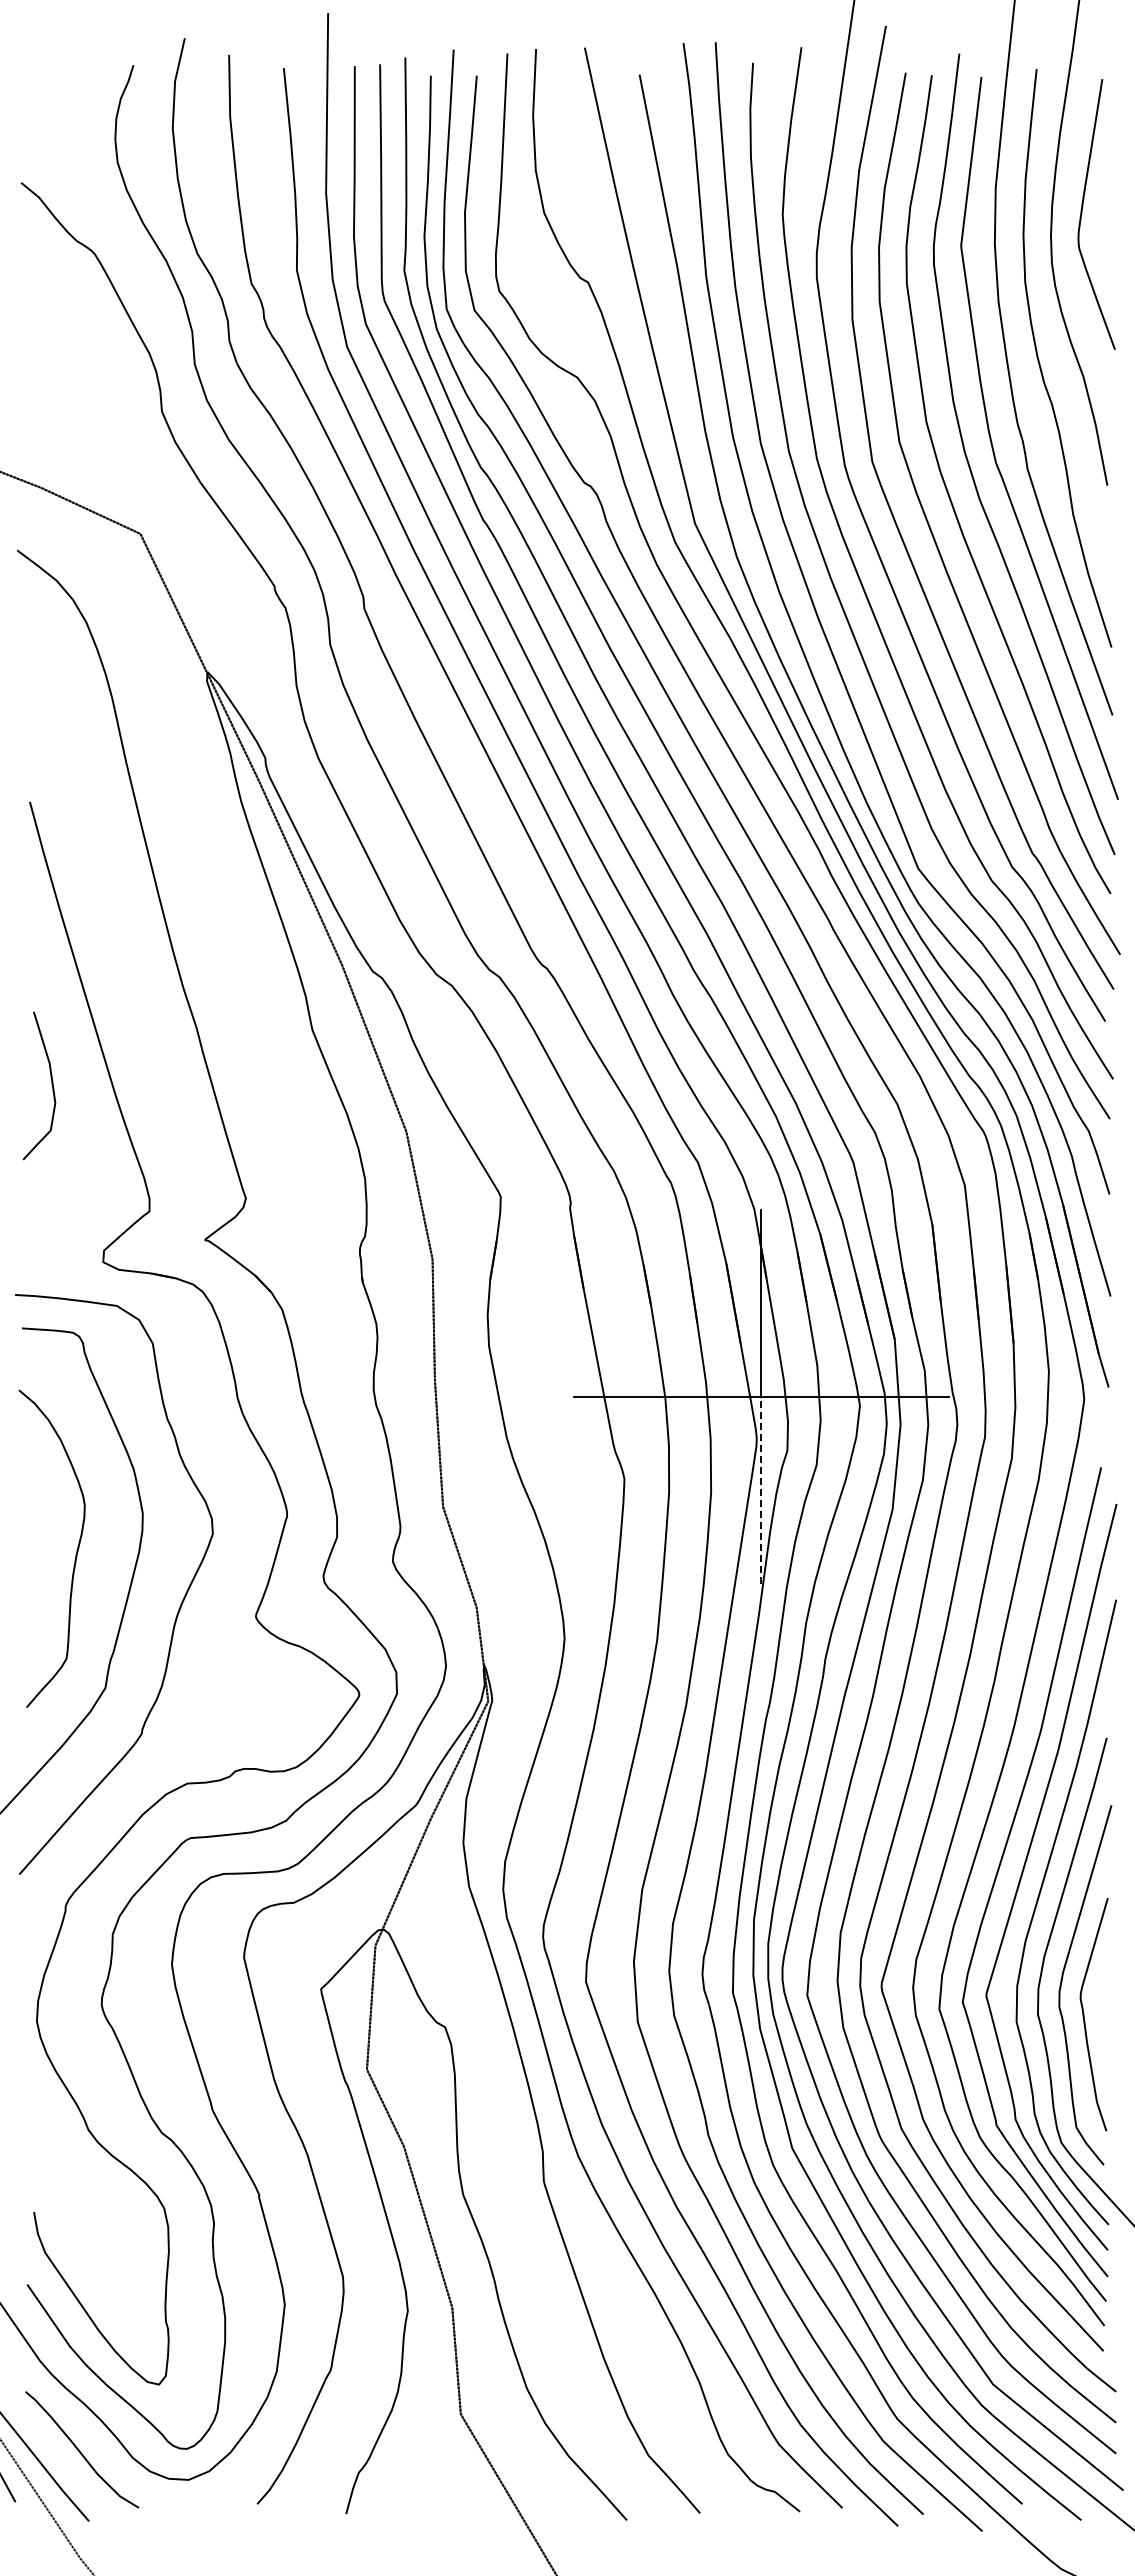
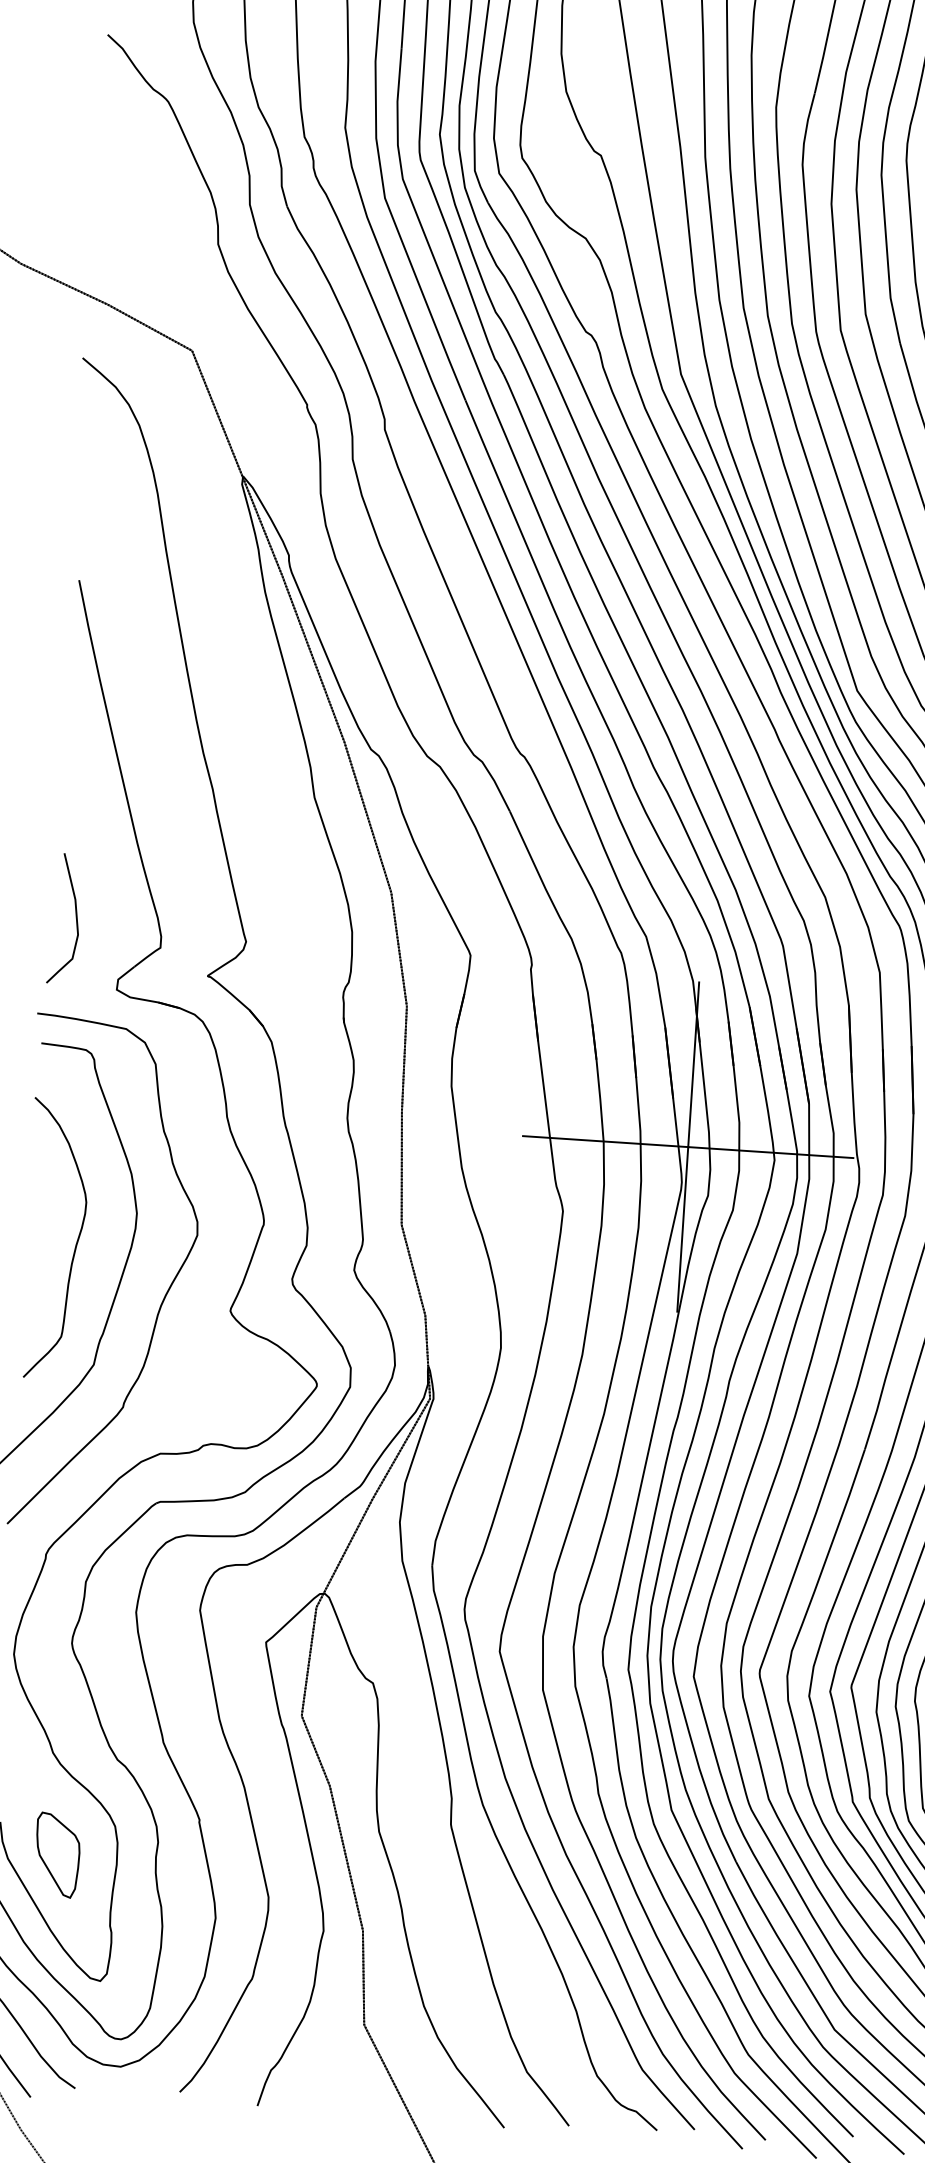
curve: (51, 1085) -> (75, 919), moved
line: (761, 1490) -> (682, 1229), dashed -> solid
part: (100, 2245) -> (56, 1855), added

